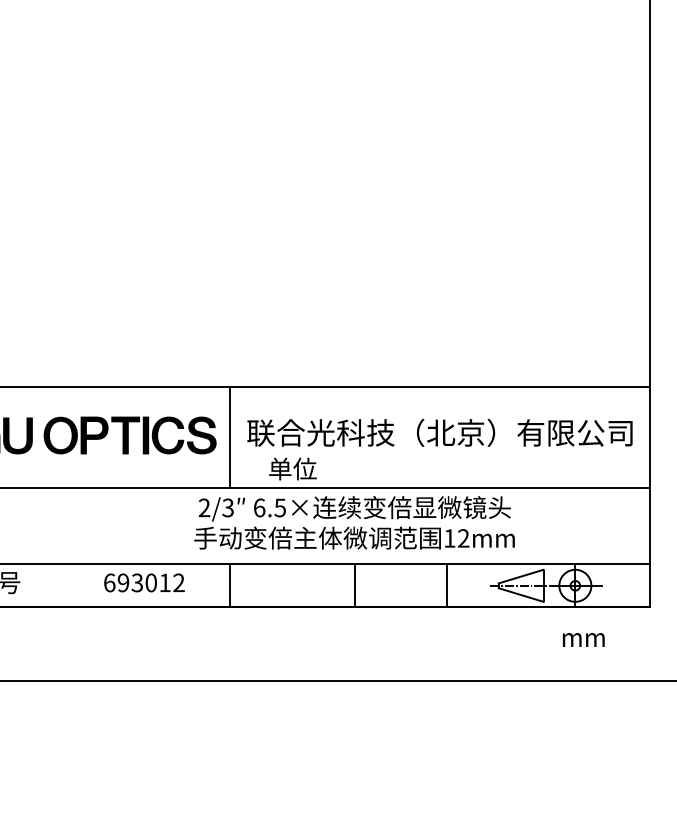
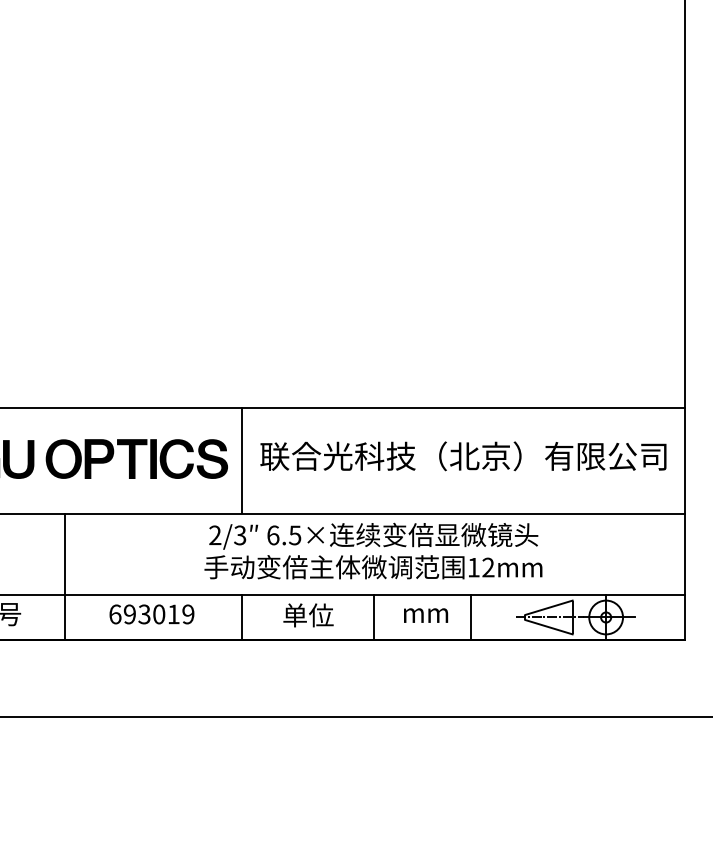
text: (292, 469) -> (308, 615), moved
line: (62, 546) -> (65, 576), added
text: (179, 582) -> (188, 614), 2 -> 9
text: (584, 639) -> (426, 615), moved

